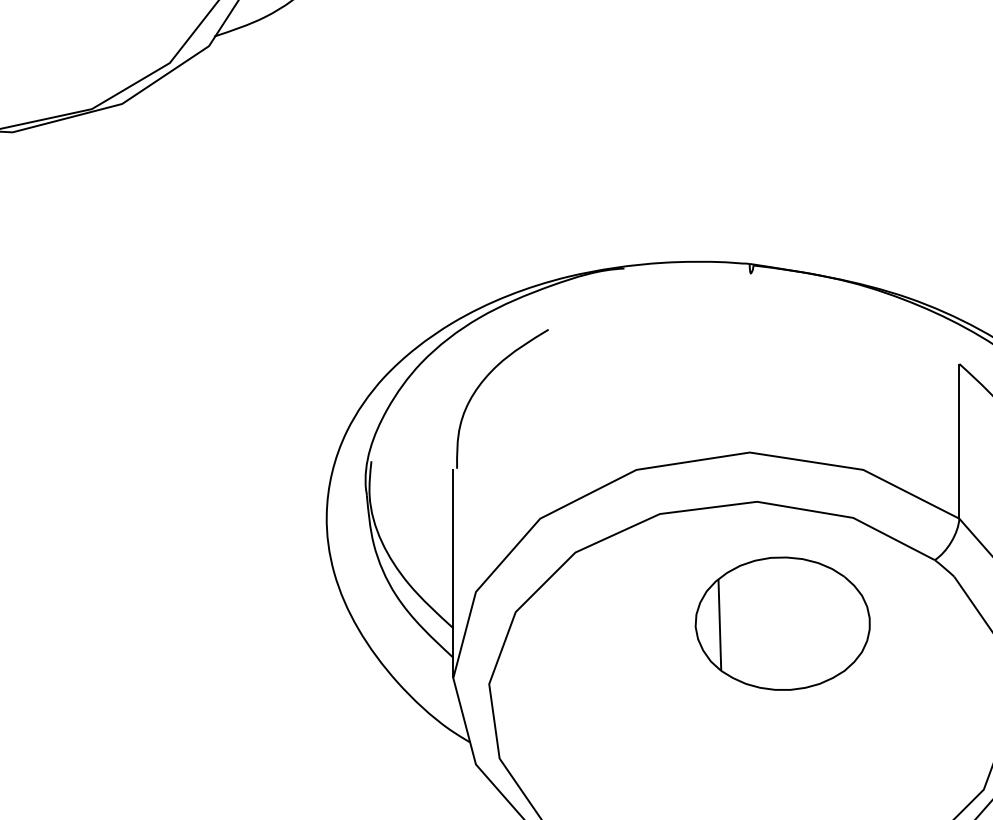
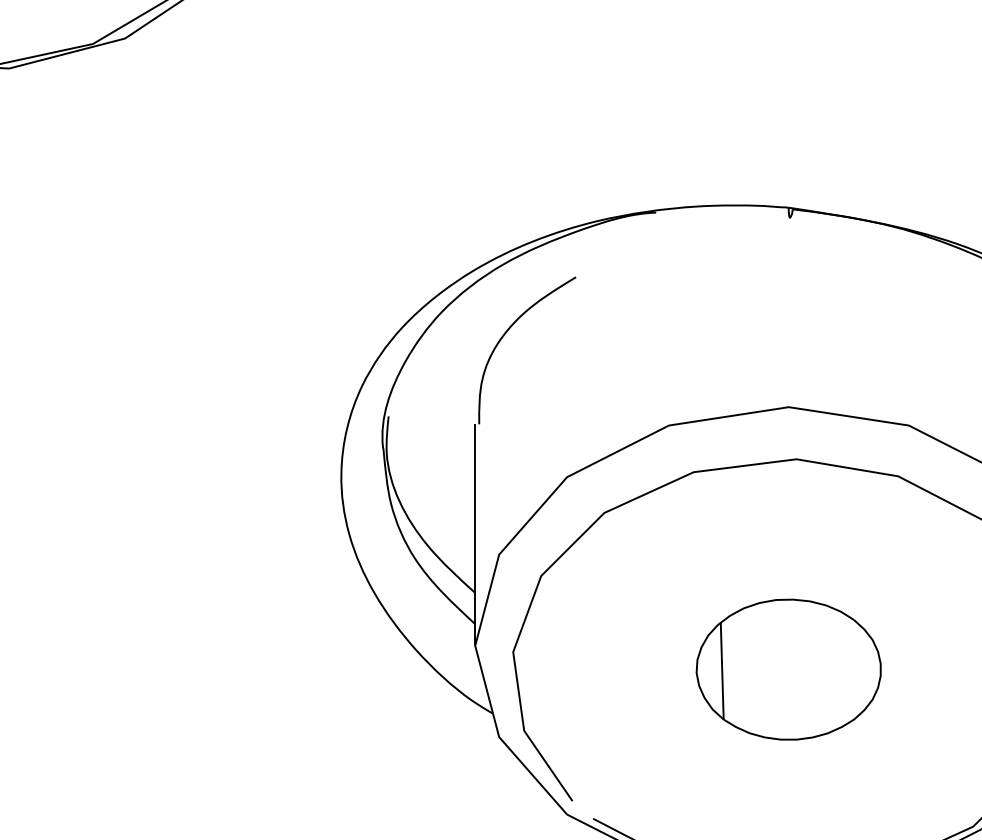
part: (782, 623) -> (788, 669), moved

